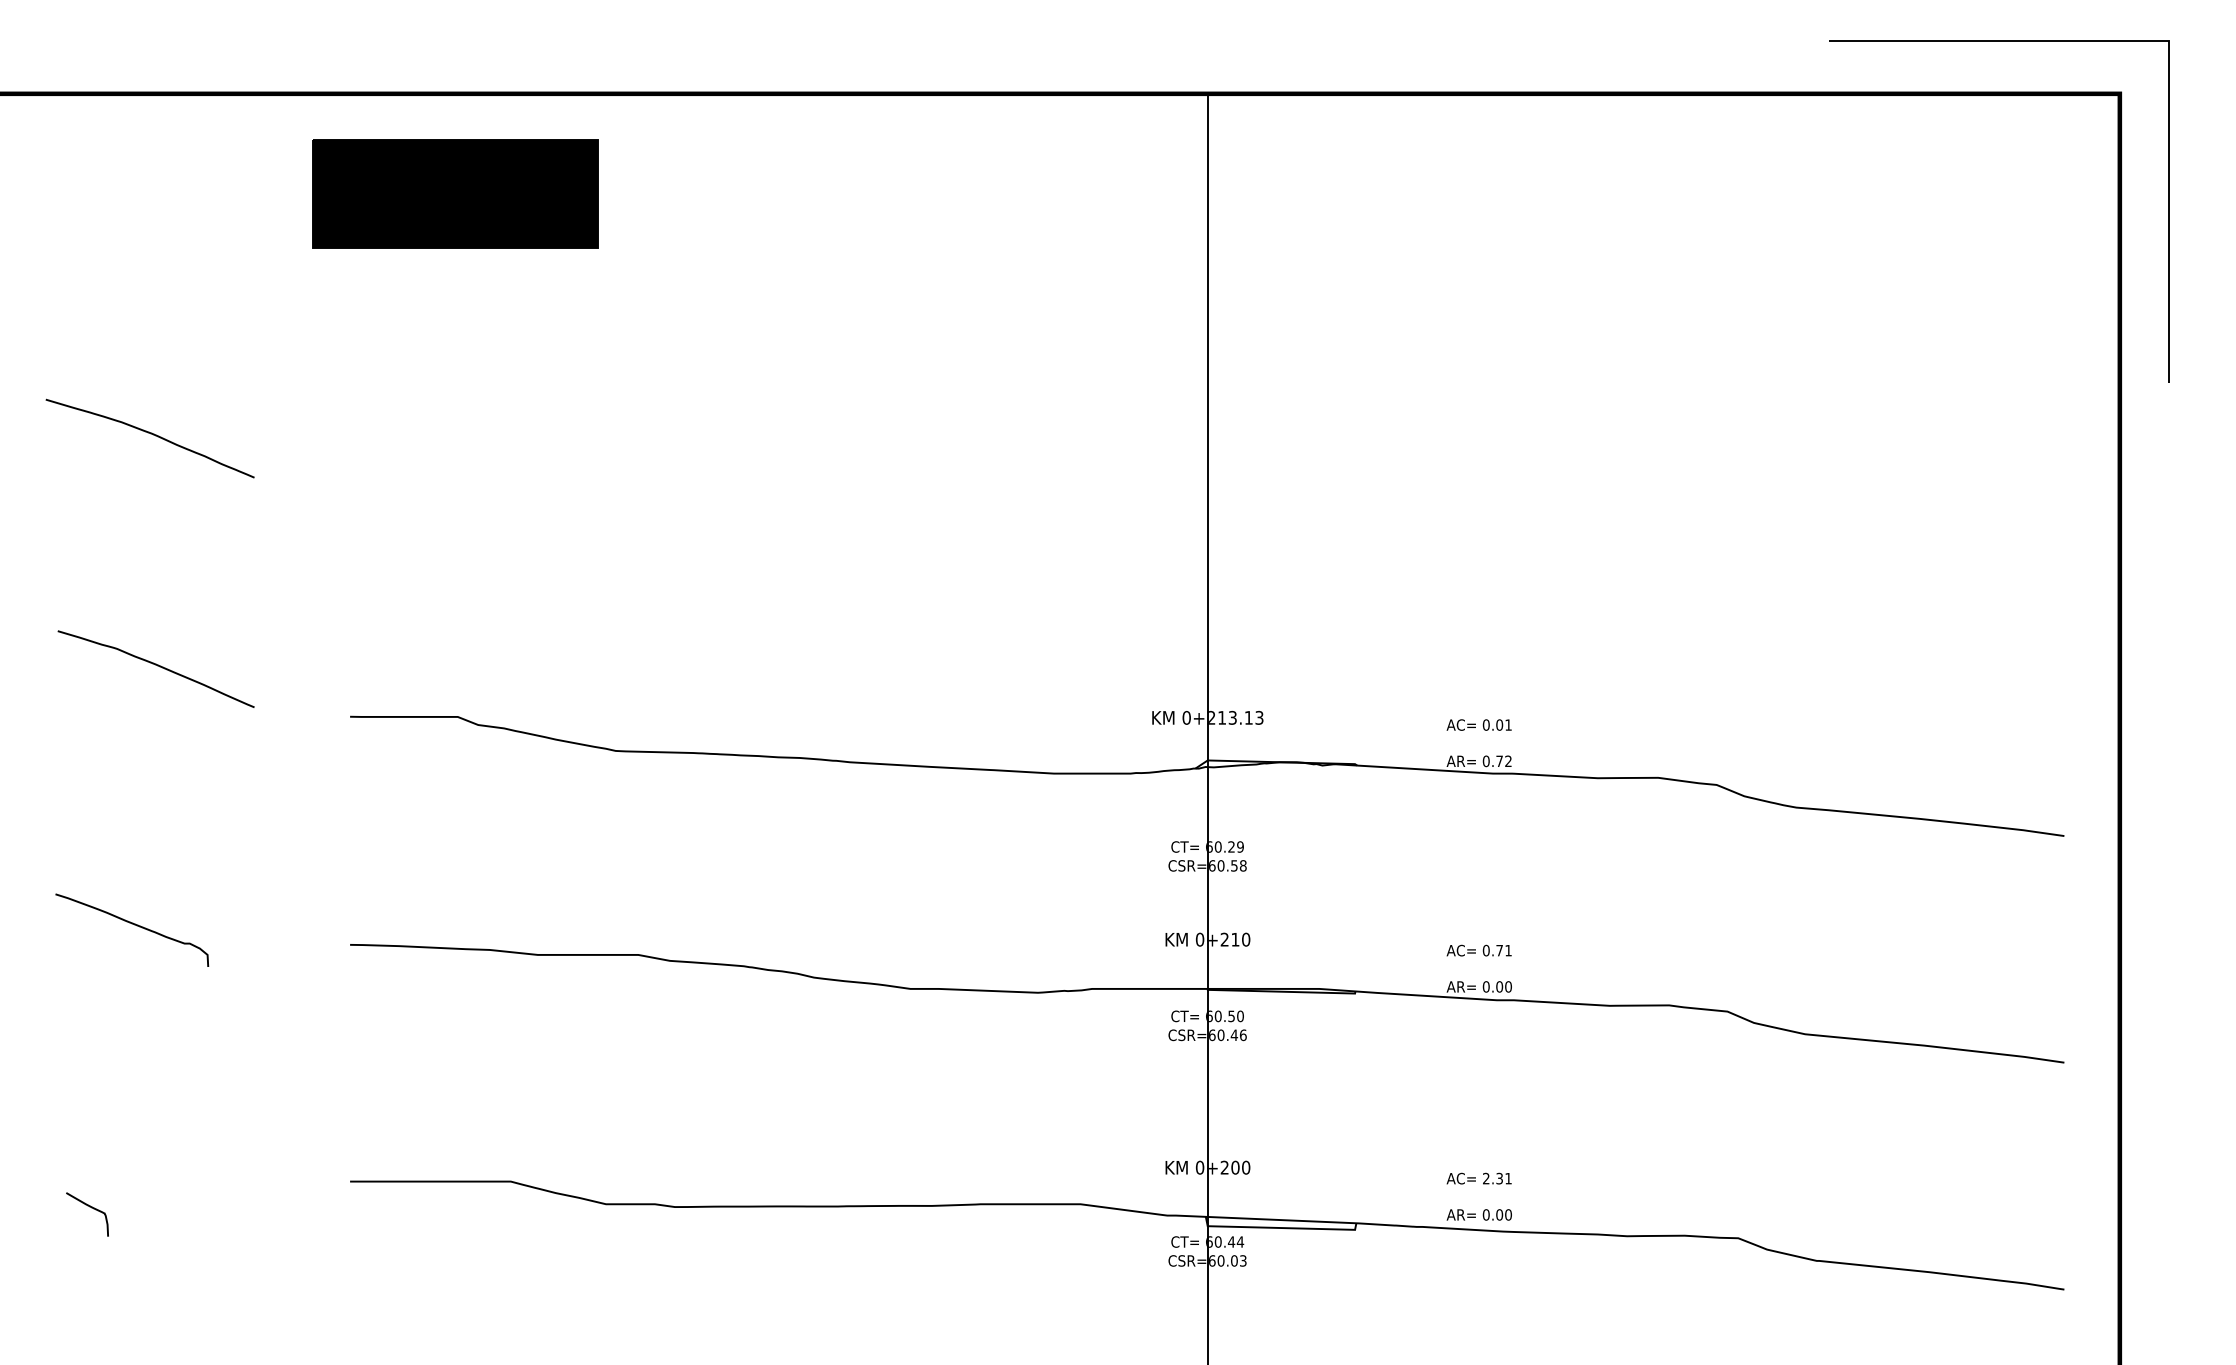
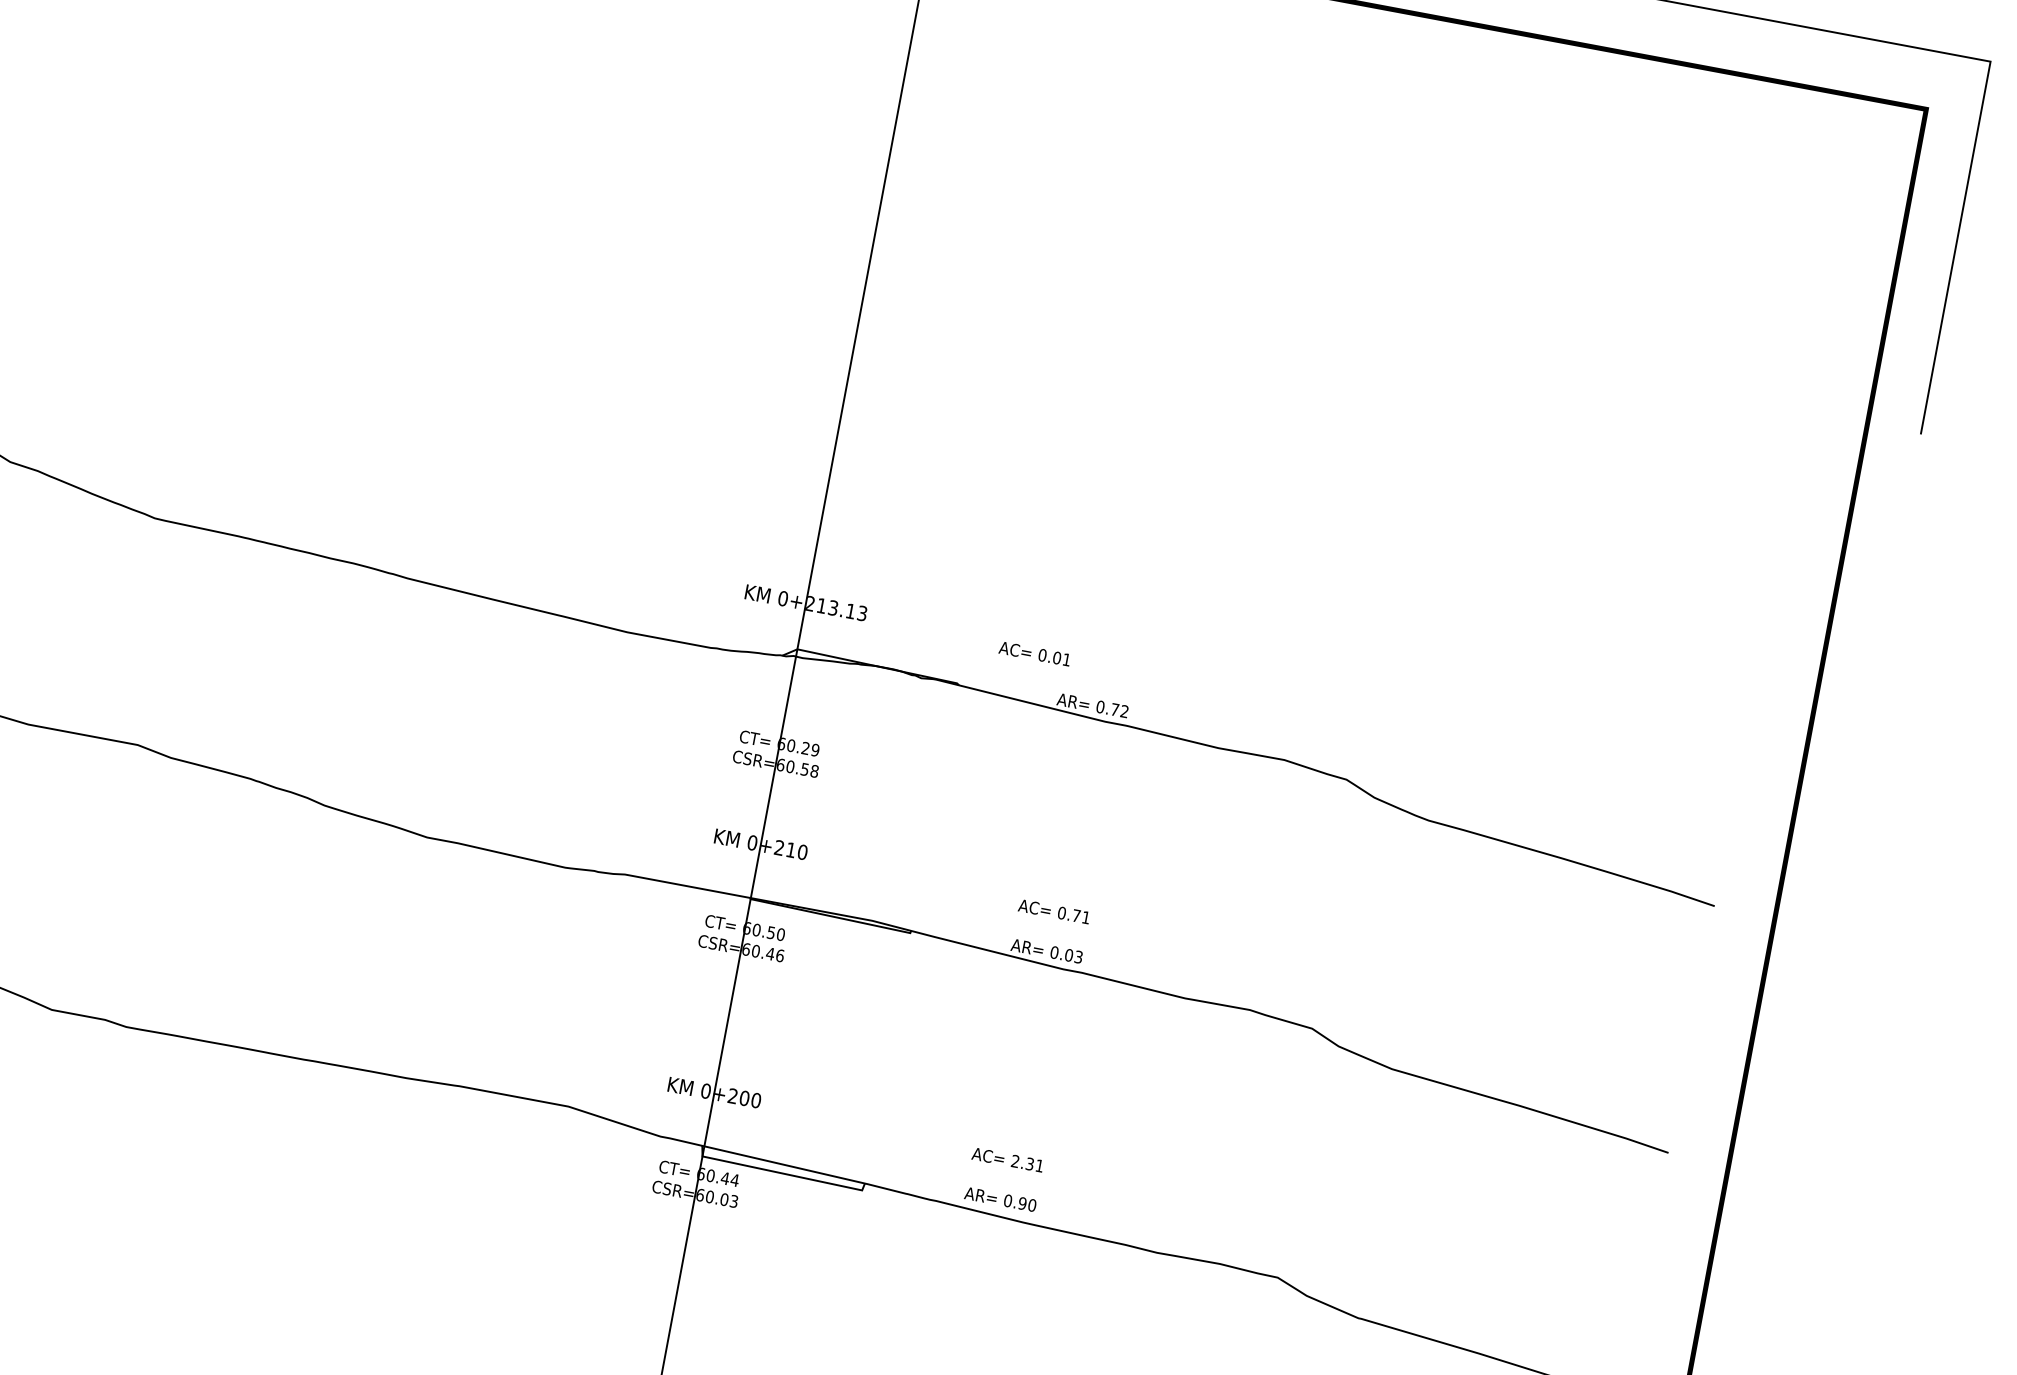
text: (1478, 724) -> (1034, 653), moved
text: (1508, 986) -> (1078, 956), 0.00 -> 0.03
text: (1499, 1214) -> (1022, 1203), 0.00 -> 0.90

